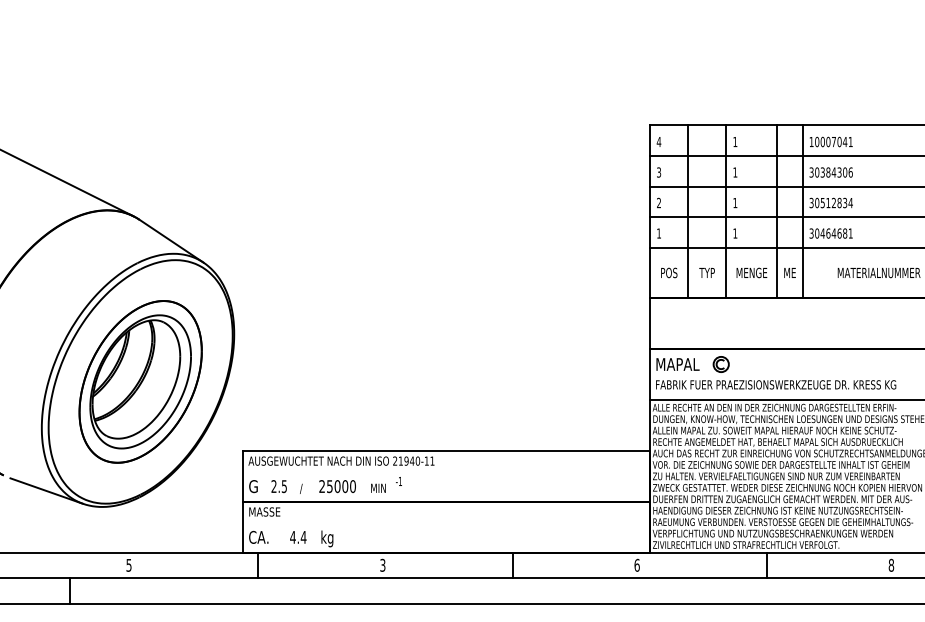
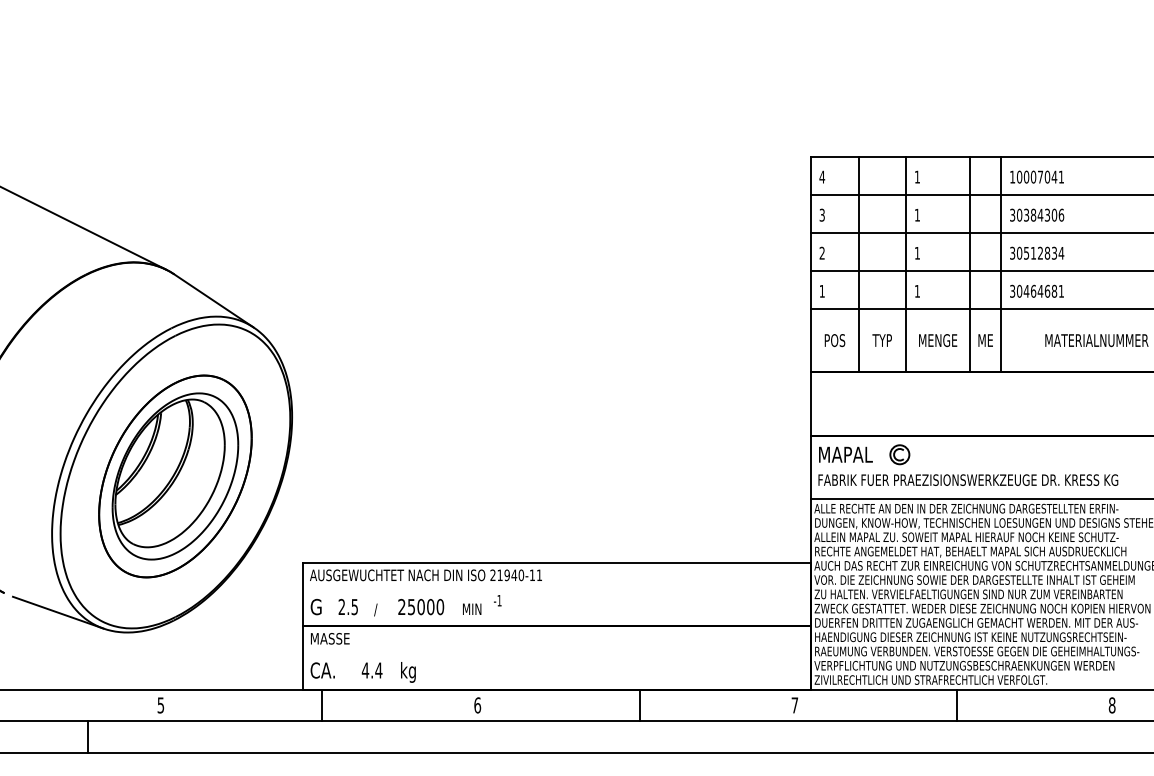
text: (382, 564) -> (477, 704), 3 -> 6
text: (636, 564) -> (794, 704), 6 -> 7

